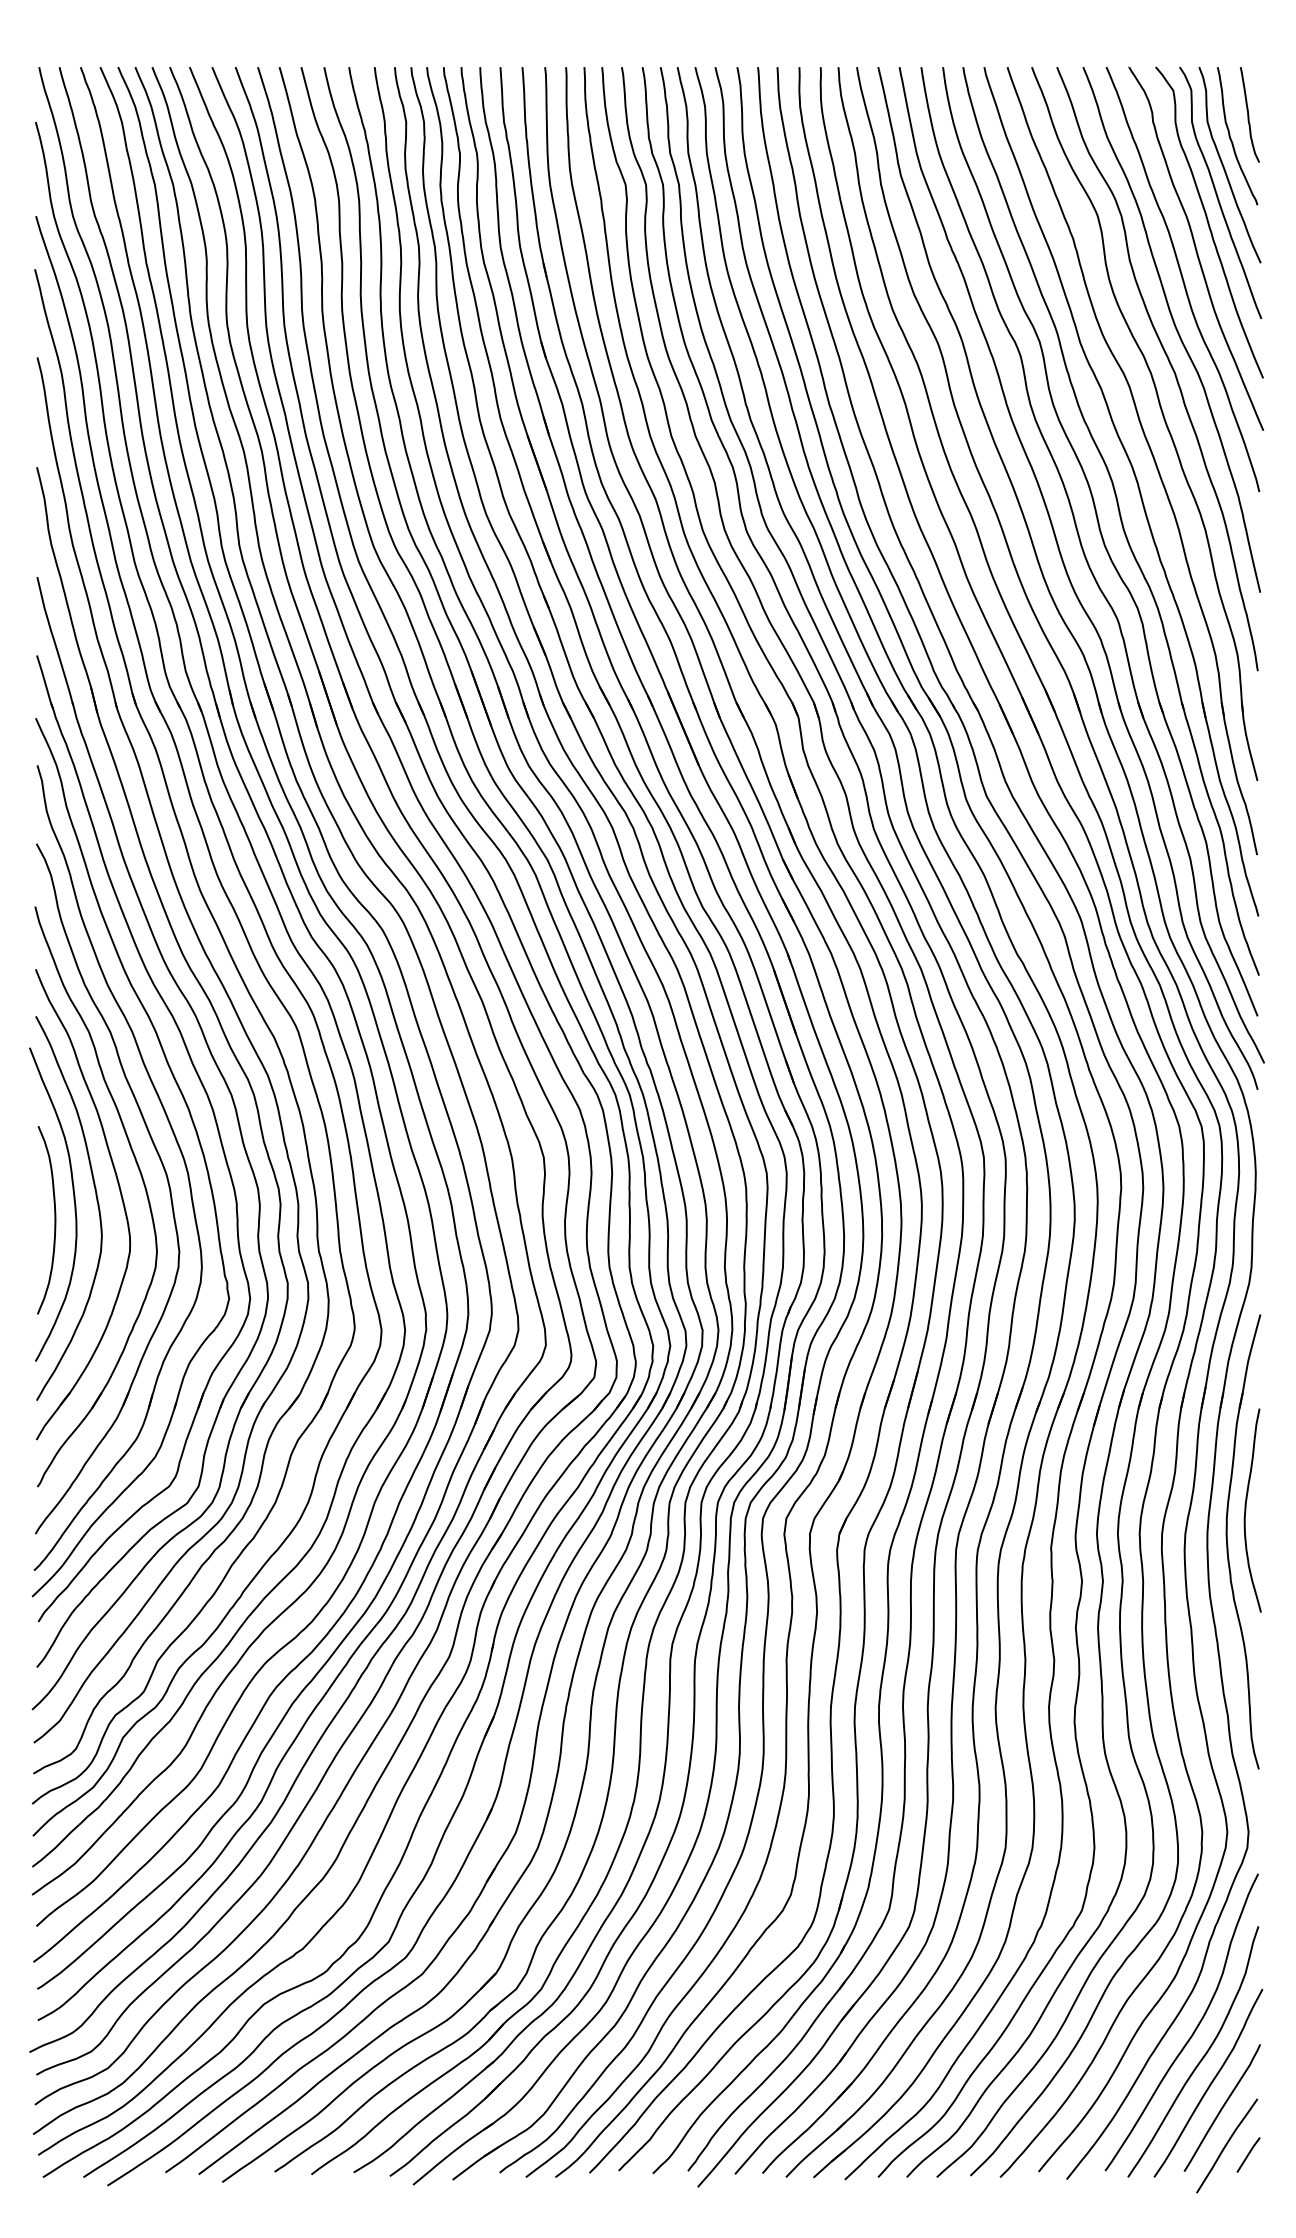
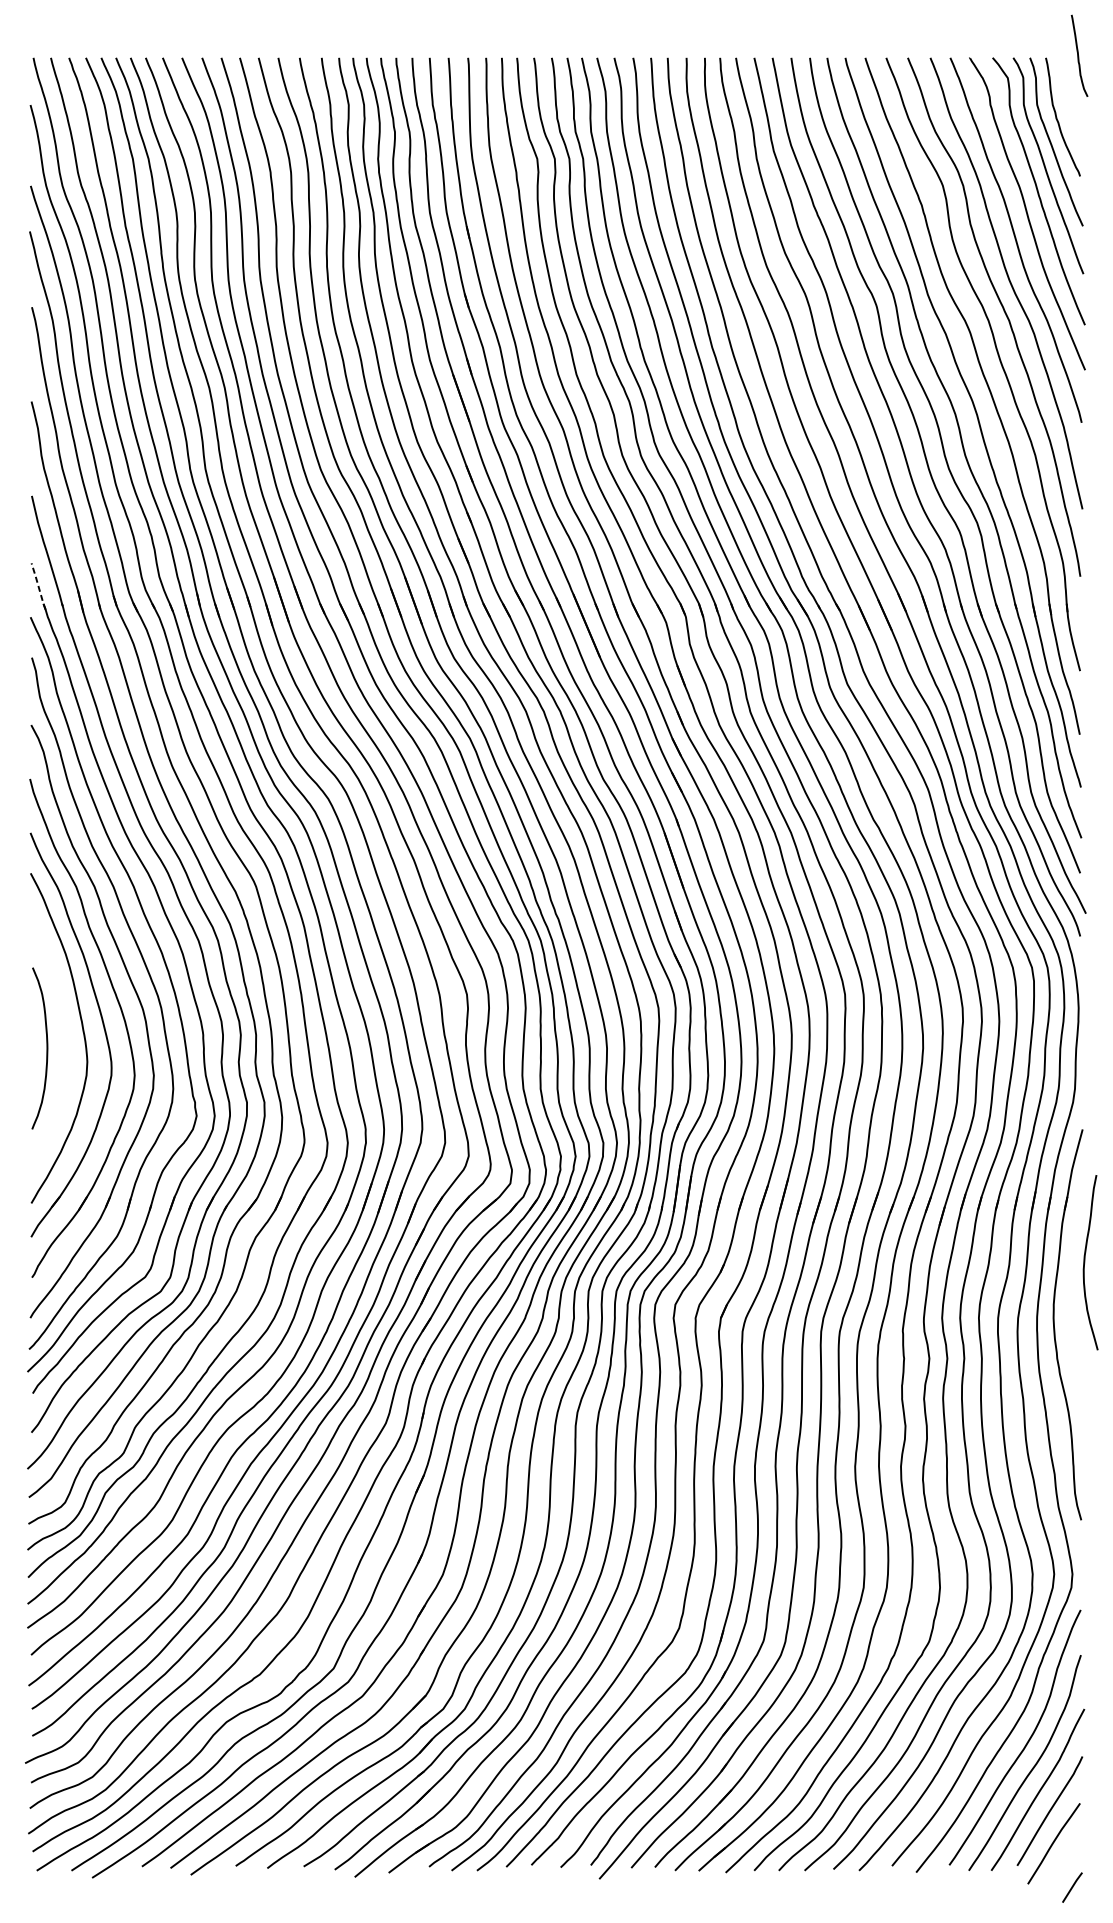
curve: (1249, 114) -> (1079, 55), moved
line: (45, 682) -> (38, 586), solid -> dashed
curve: (73, 1200) -> (62, 1031), removed
curve: (1246, 1510) -> (1085, 1262), moved
line: (1248, 2154) -> (1072, 1887), moved

